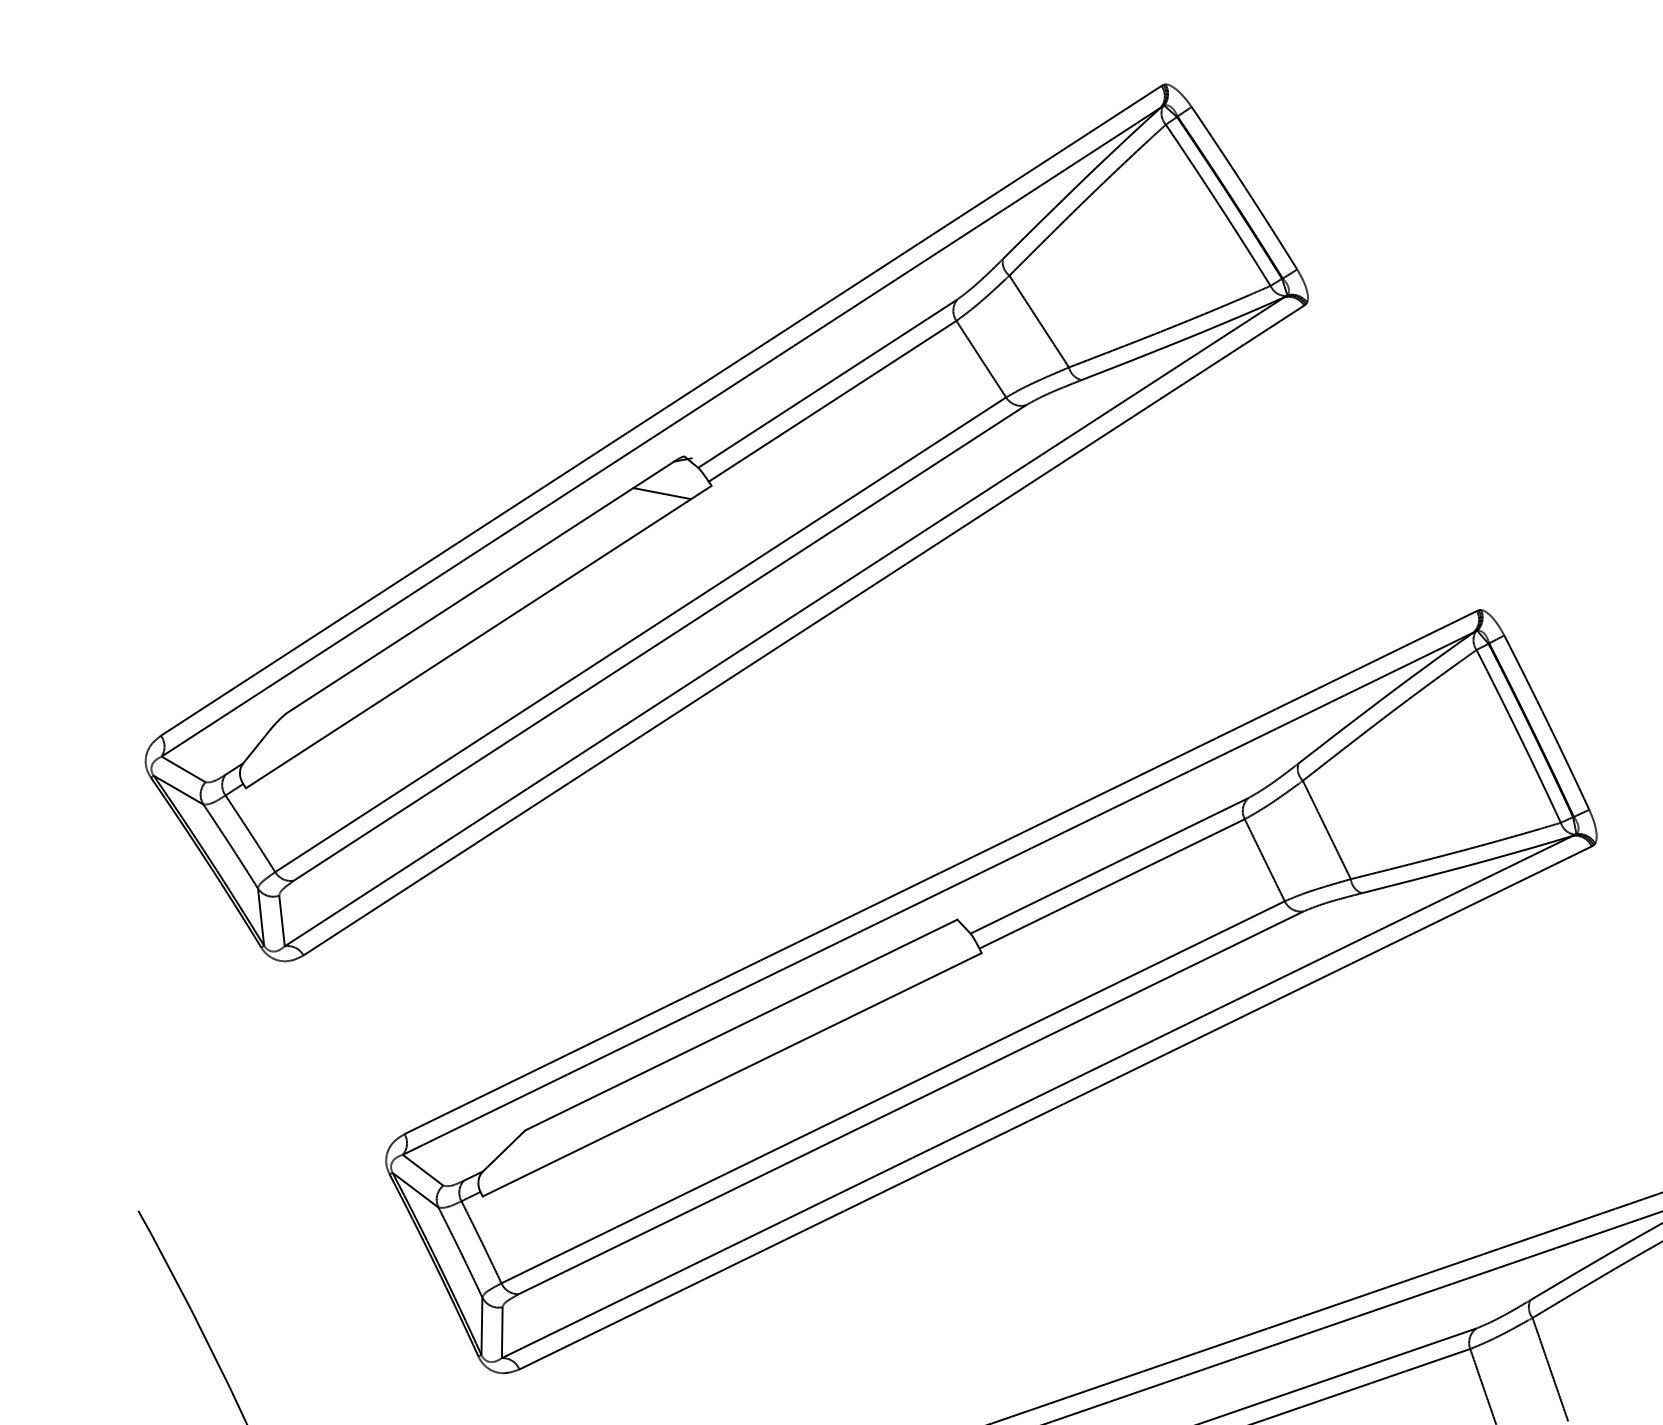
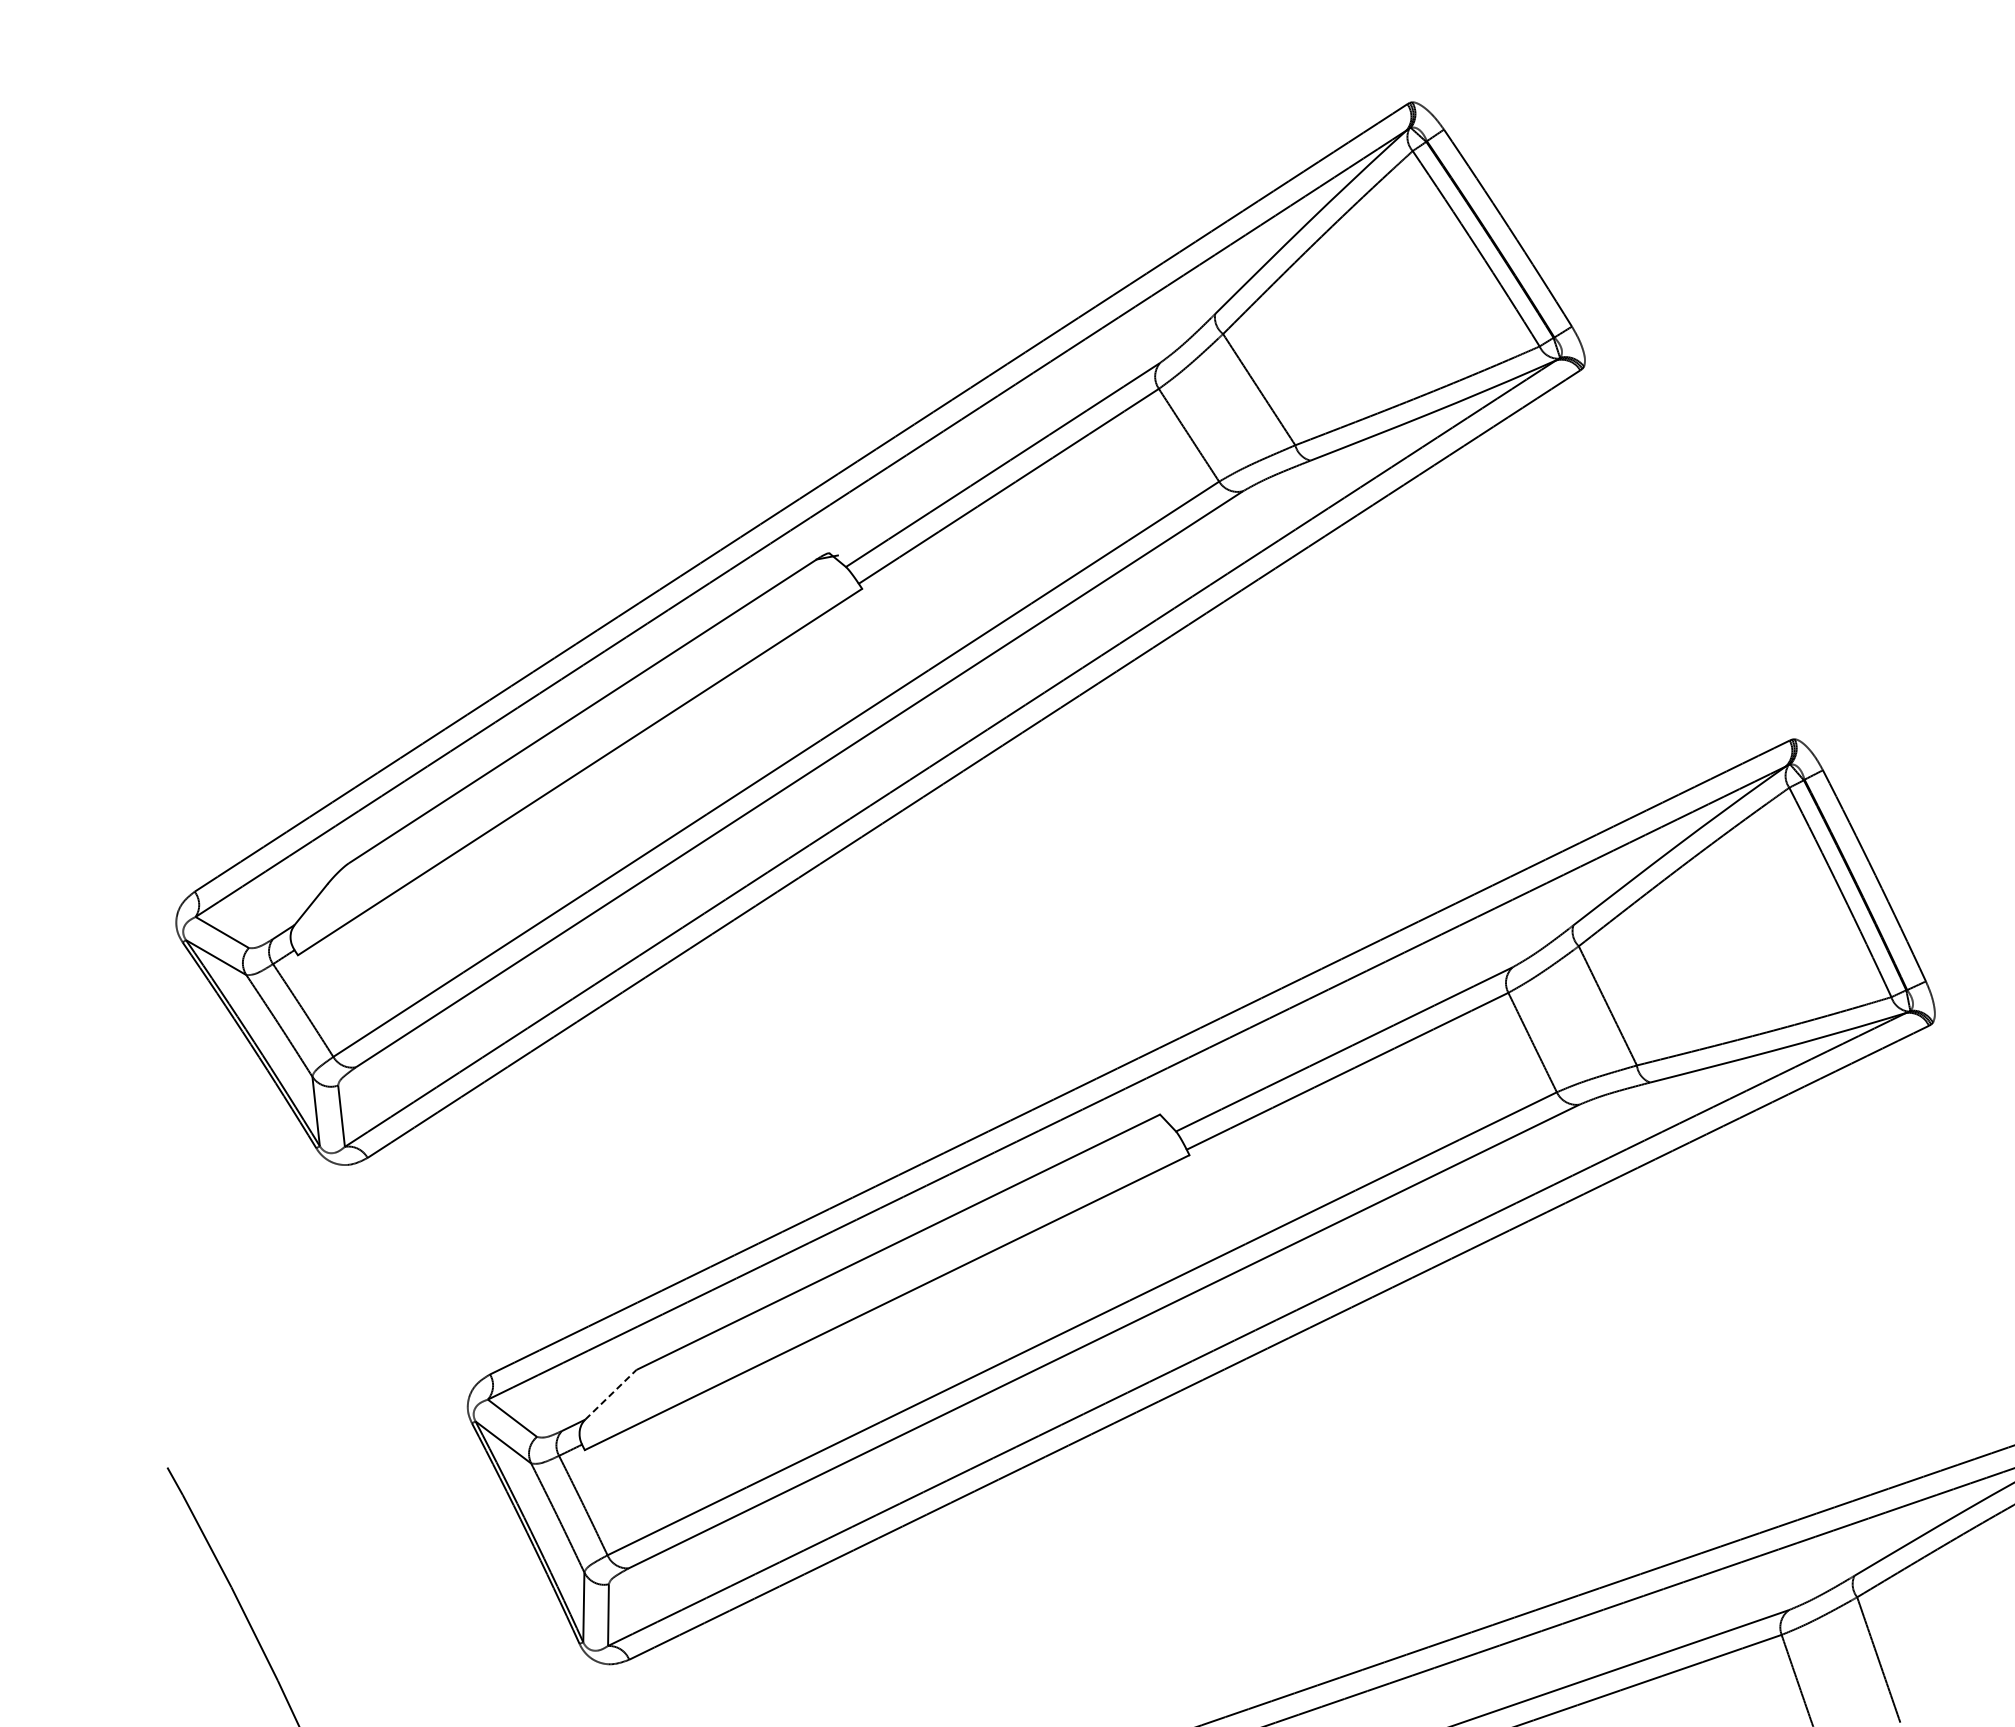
line: (662, 493) -> (802, 597), removed
line: (503, 1150) -> (610, 1394), solid -> dashed

